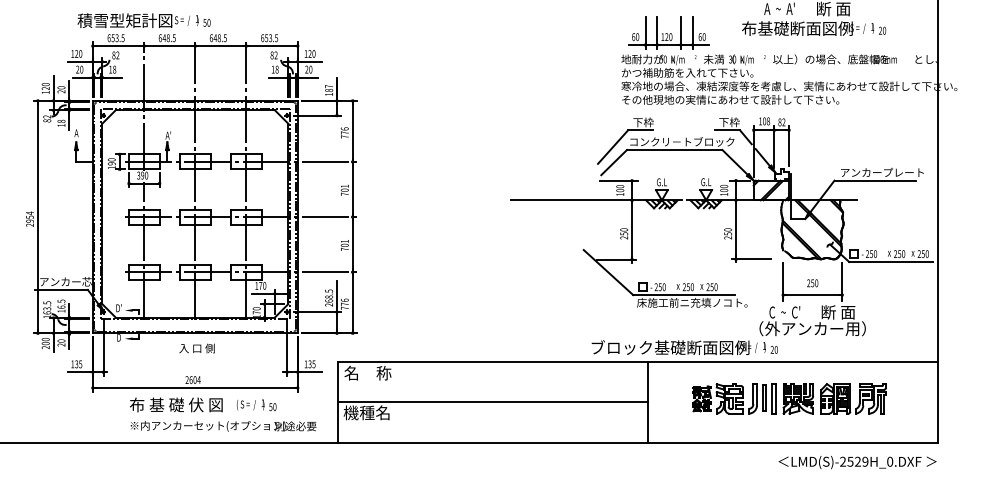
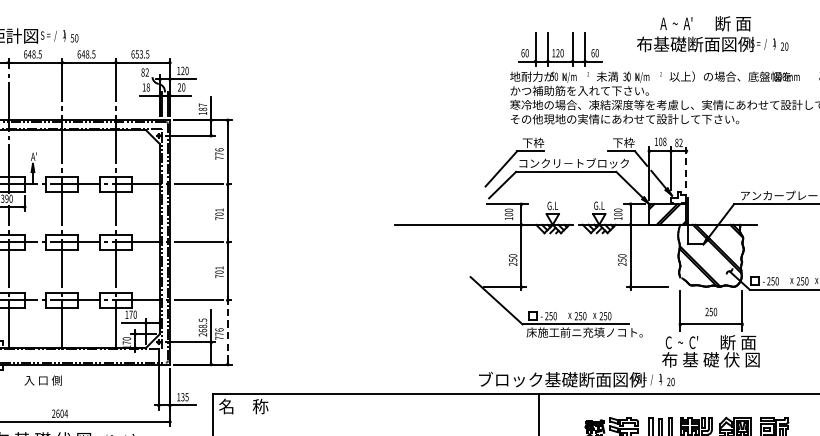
line: (789, 146) -> (686, 168), solid -> dashed
line: (352, 302) -> (227, 332), solid -> dashed
text: (812, 328) -> (711, 359), （外アンカー用） -> 布 基 礎 伏 図
text: (196, 348) -> (42, 380), moved

